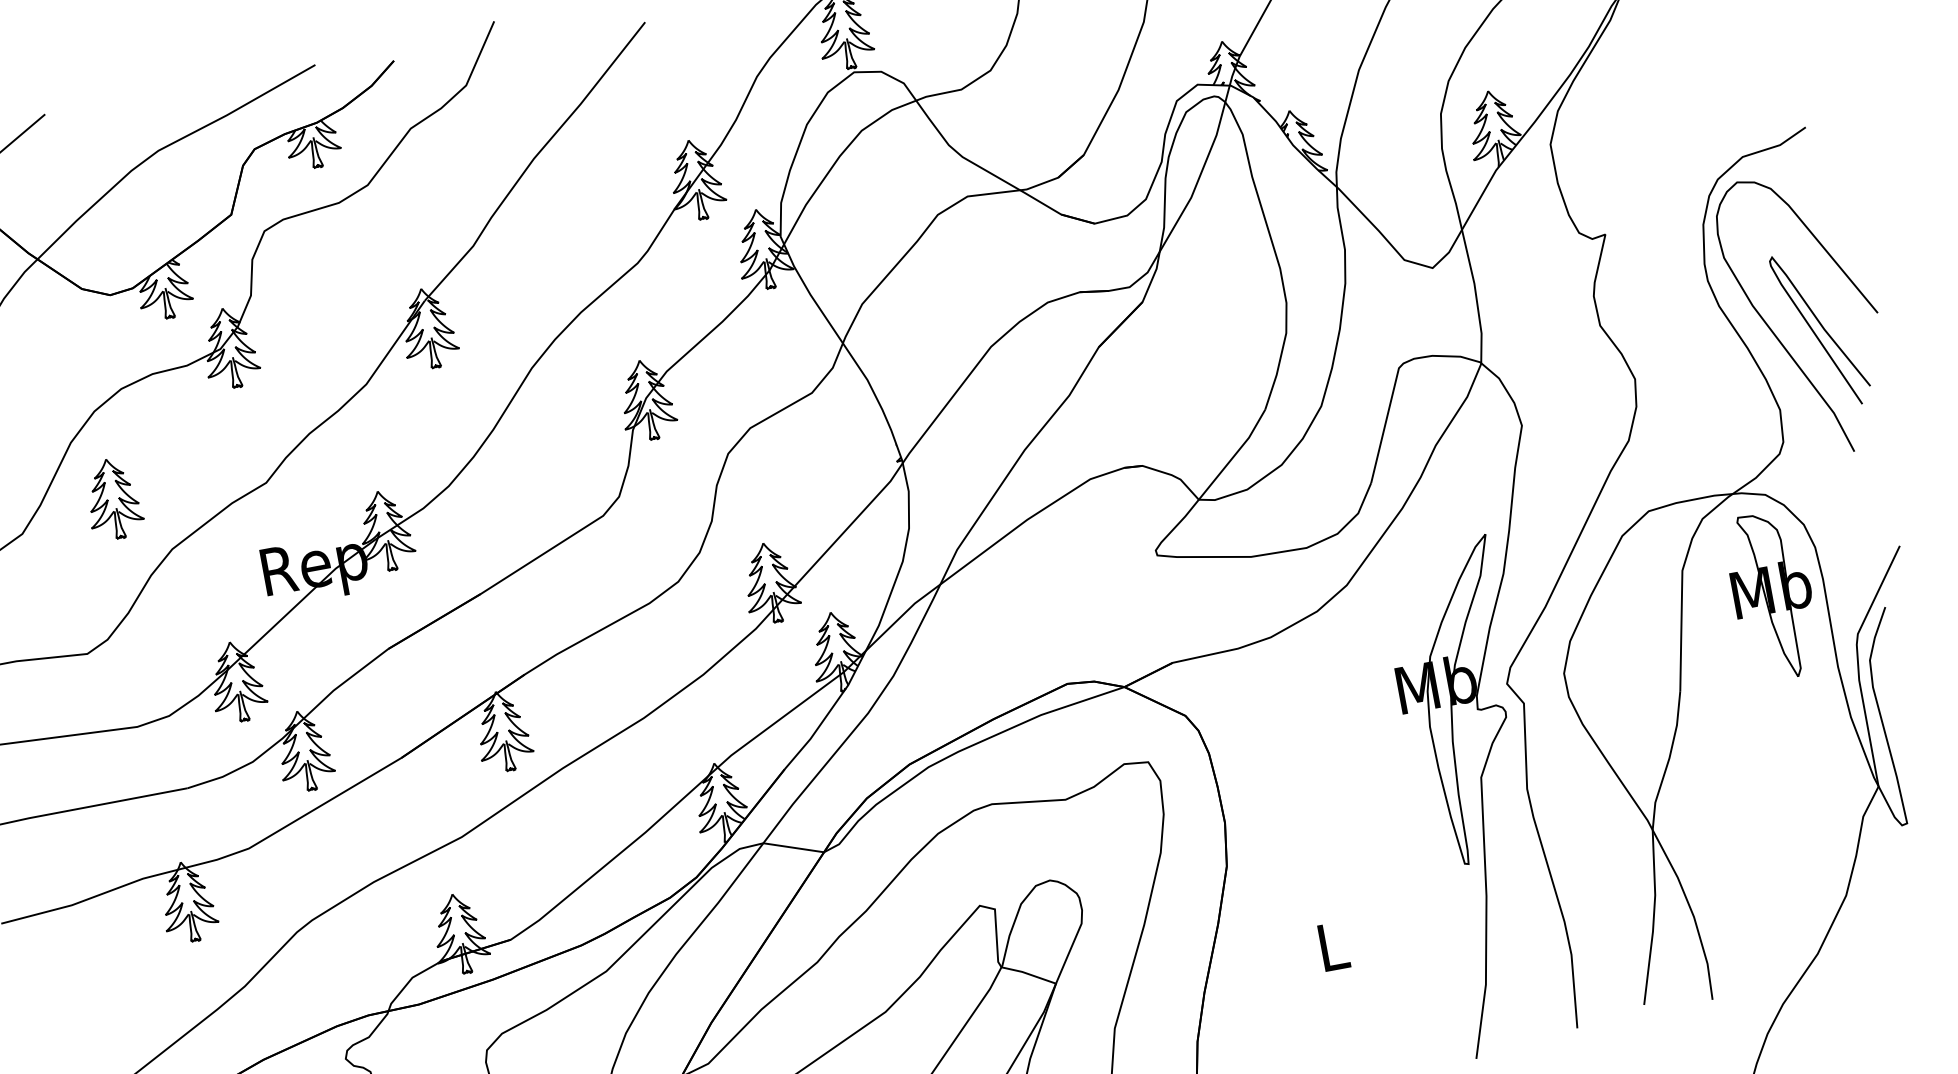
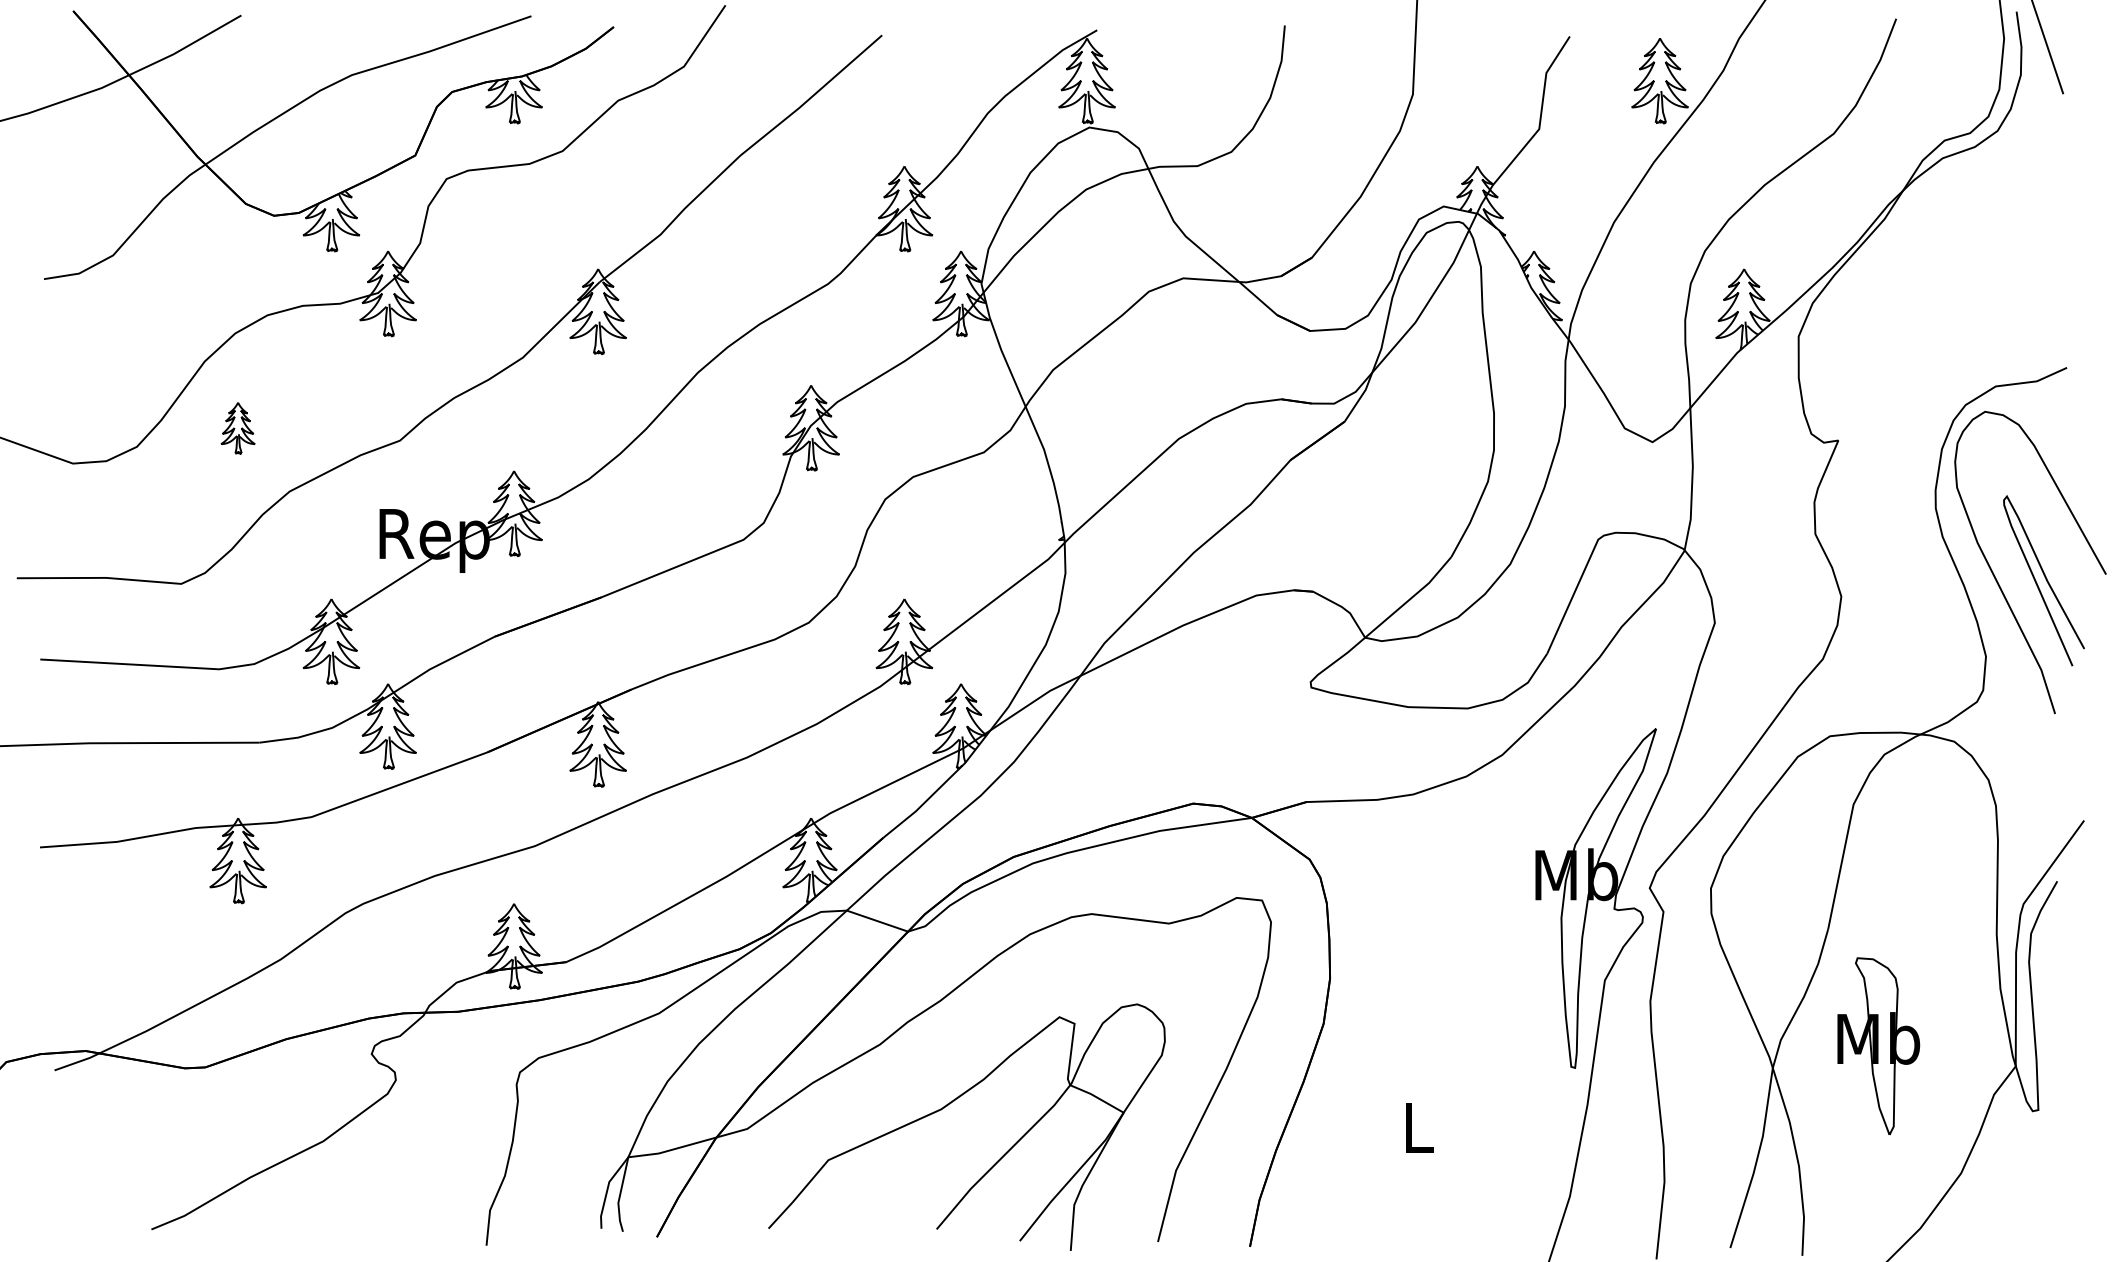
part: (112, 499) -> (237, 428), size x0.6
part: (1772, 596) -> (1878, 1046), moved

